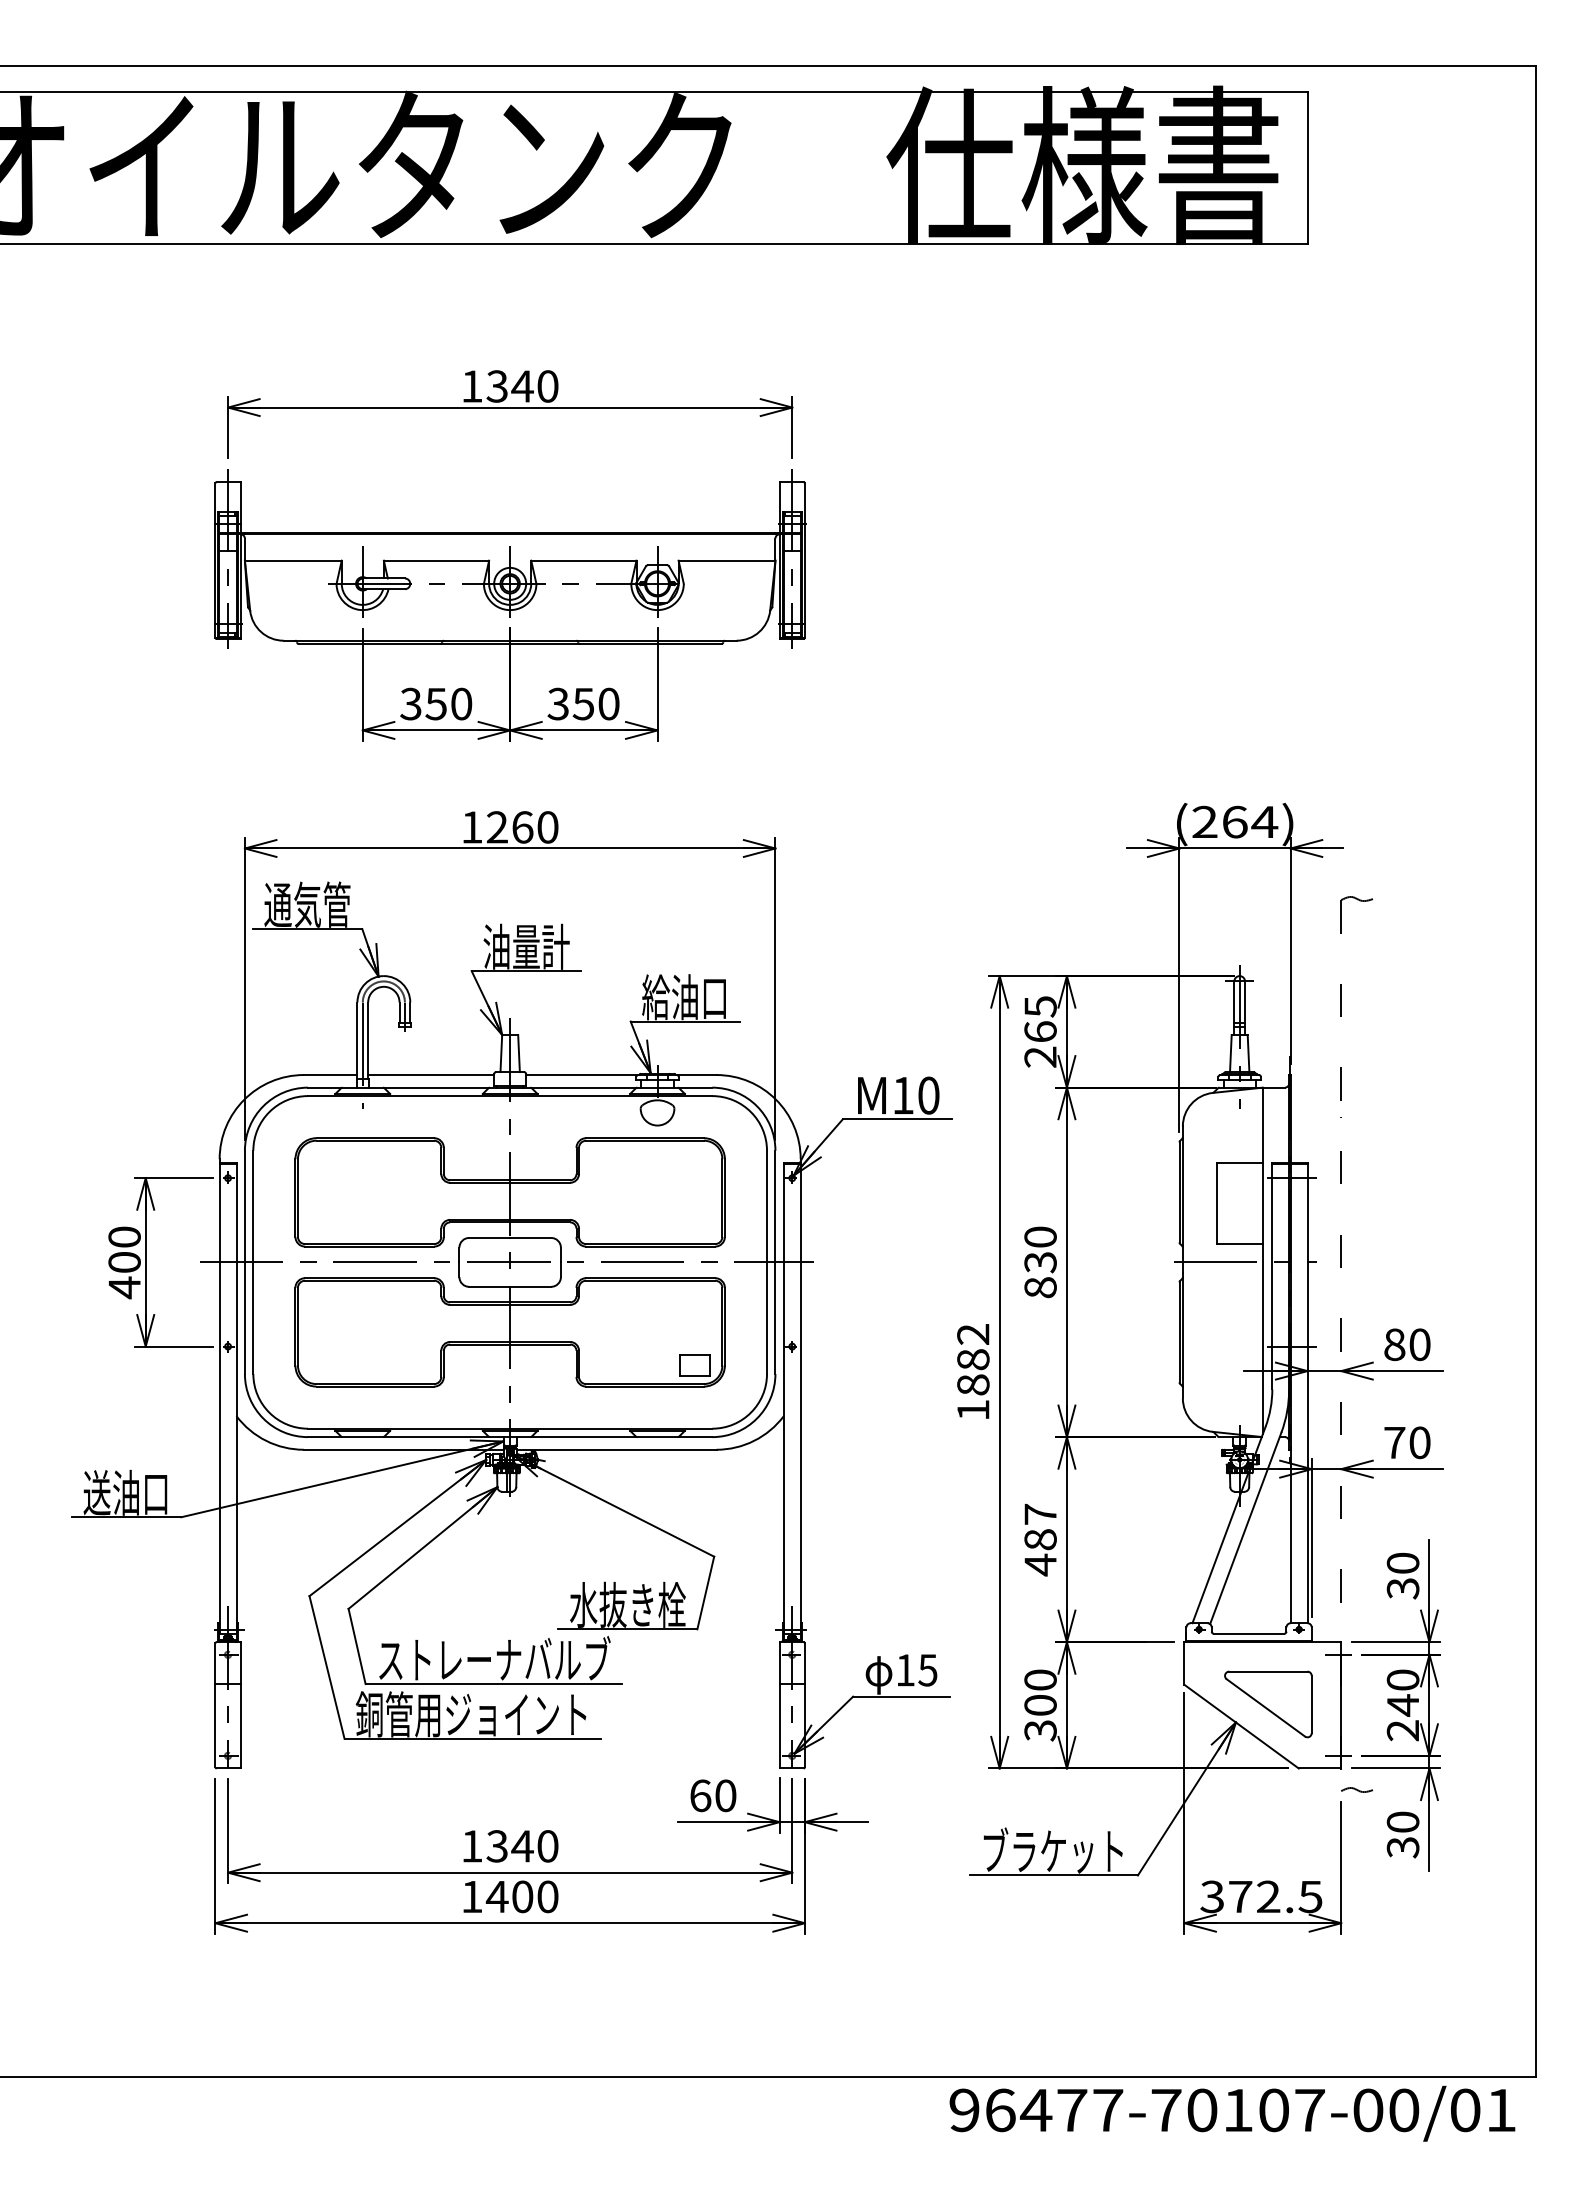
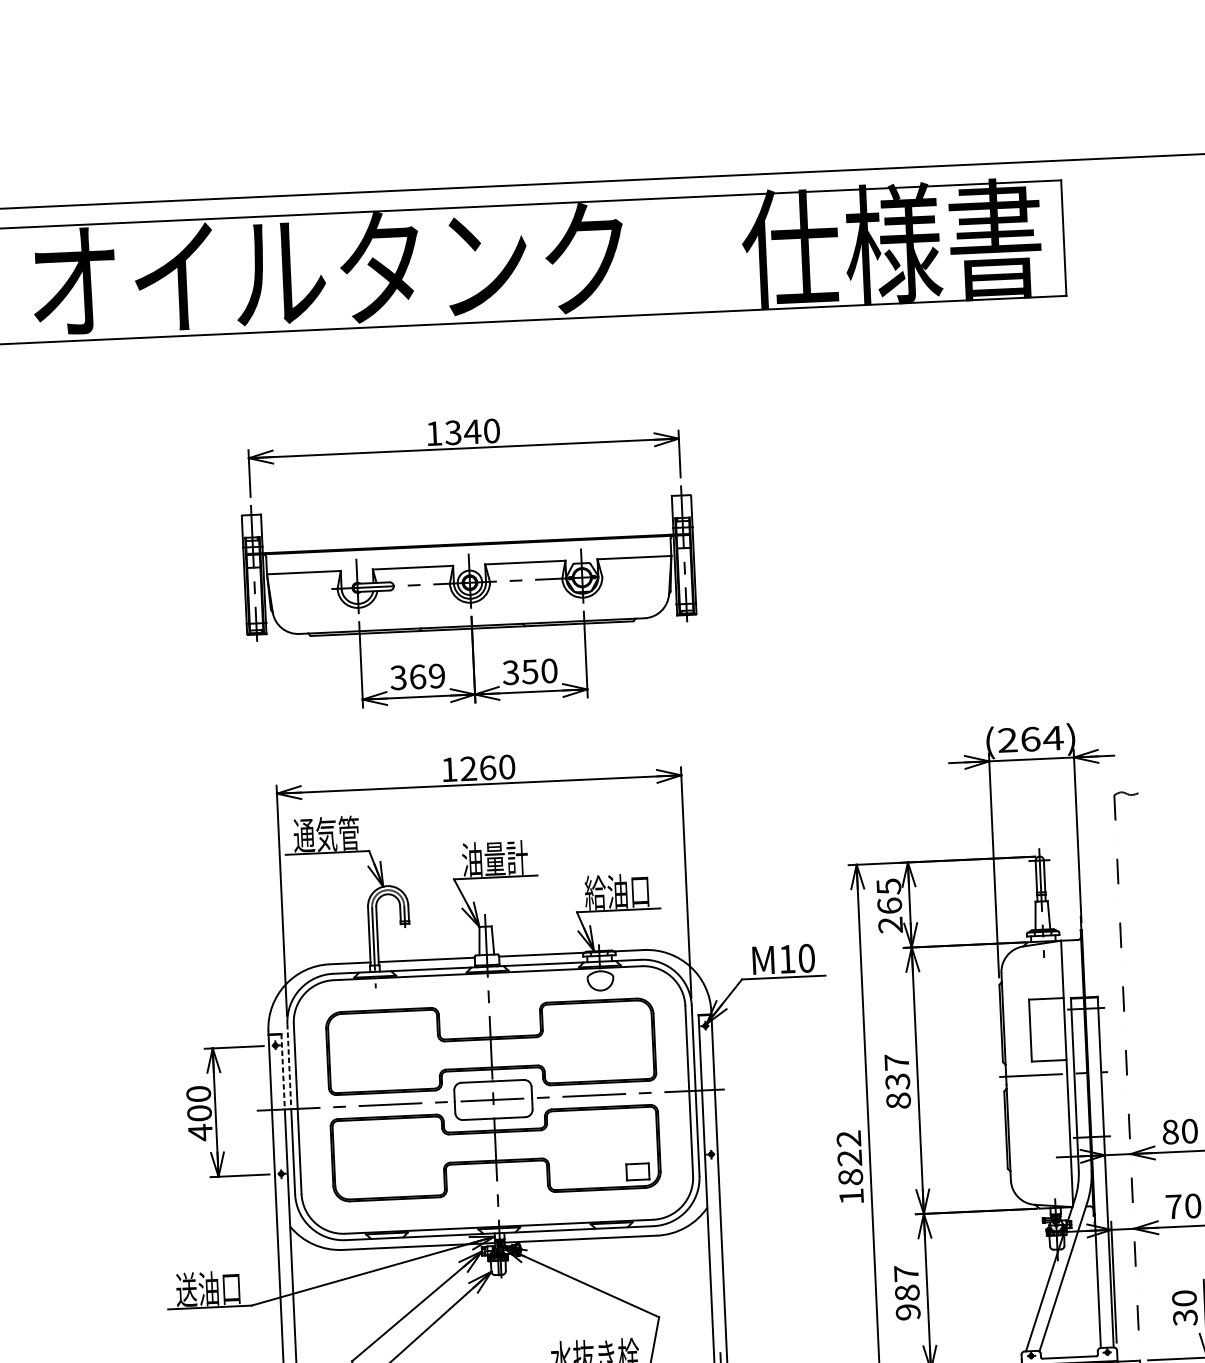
text: (448, 703) -> (427, 676), 350 -> 369
line: (244, 1206) -> (289, 1066), solid -> dashed
line: (236, 1212) -> (283, 1071), solid -> dashed
text: (1040, 1236) -> (896, 1061), 830 -> 837
text: (973, 1359) -> (849, 1157), 1882 -> 1822
text: (1040, 1564) -> (908, 1311), 487 -> 987

